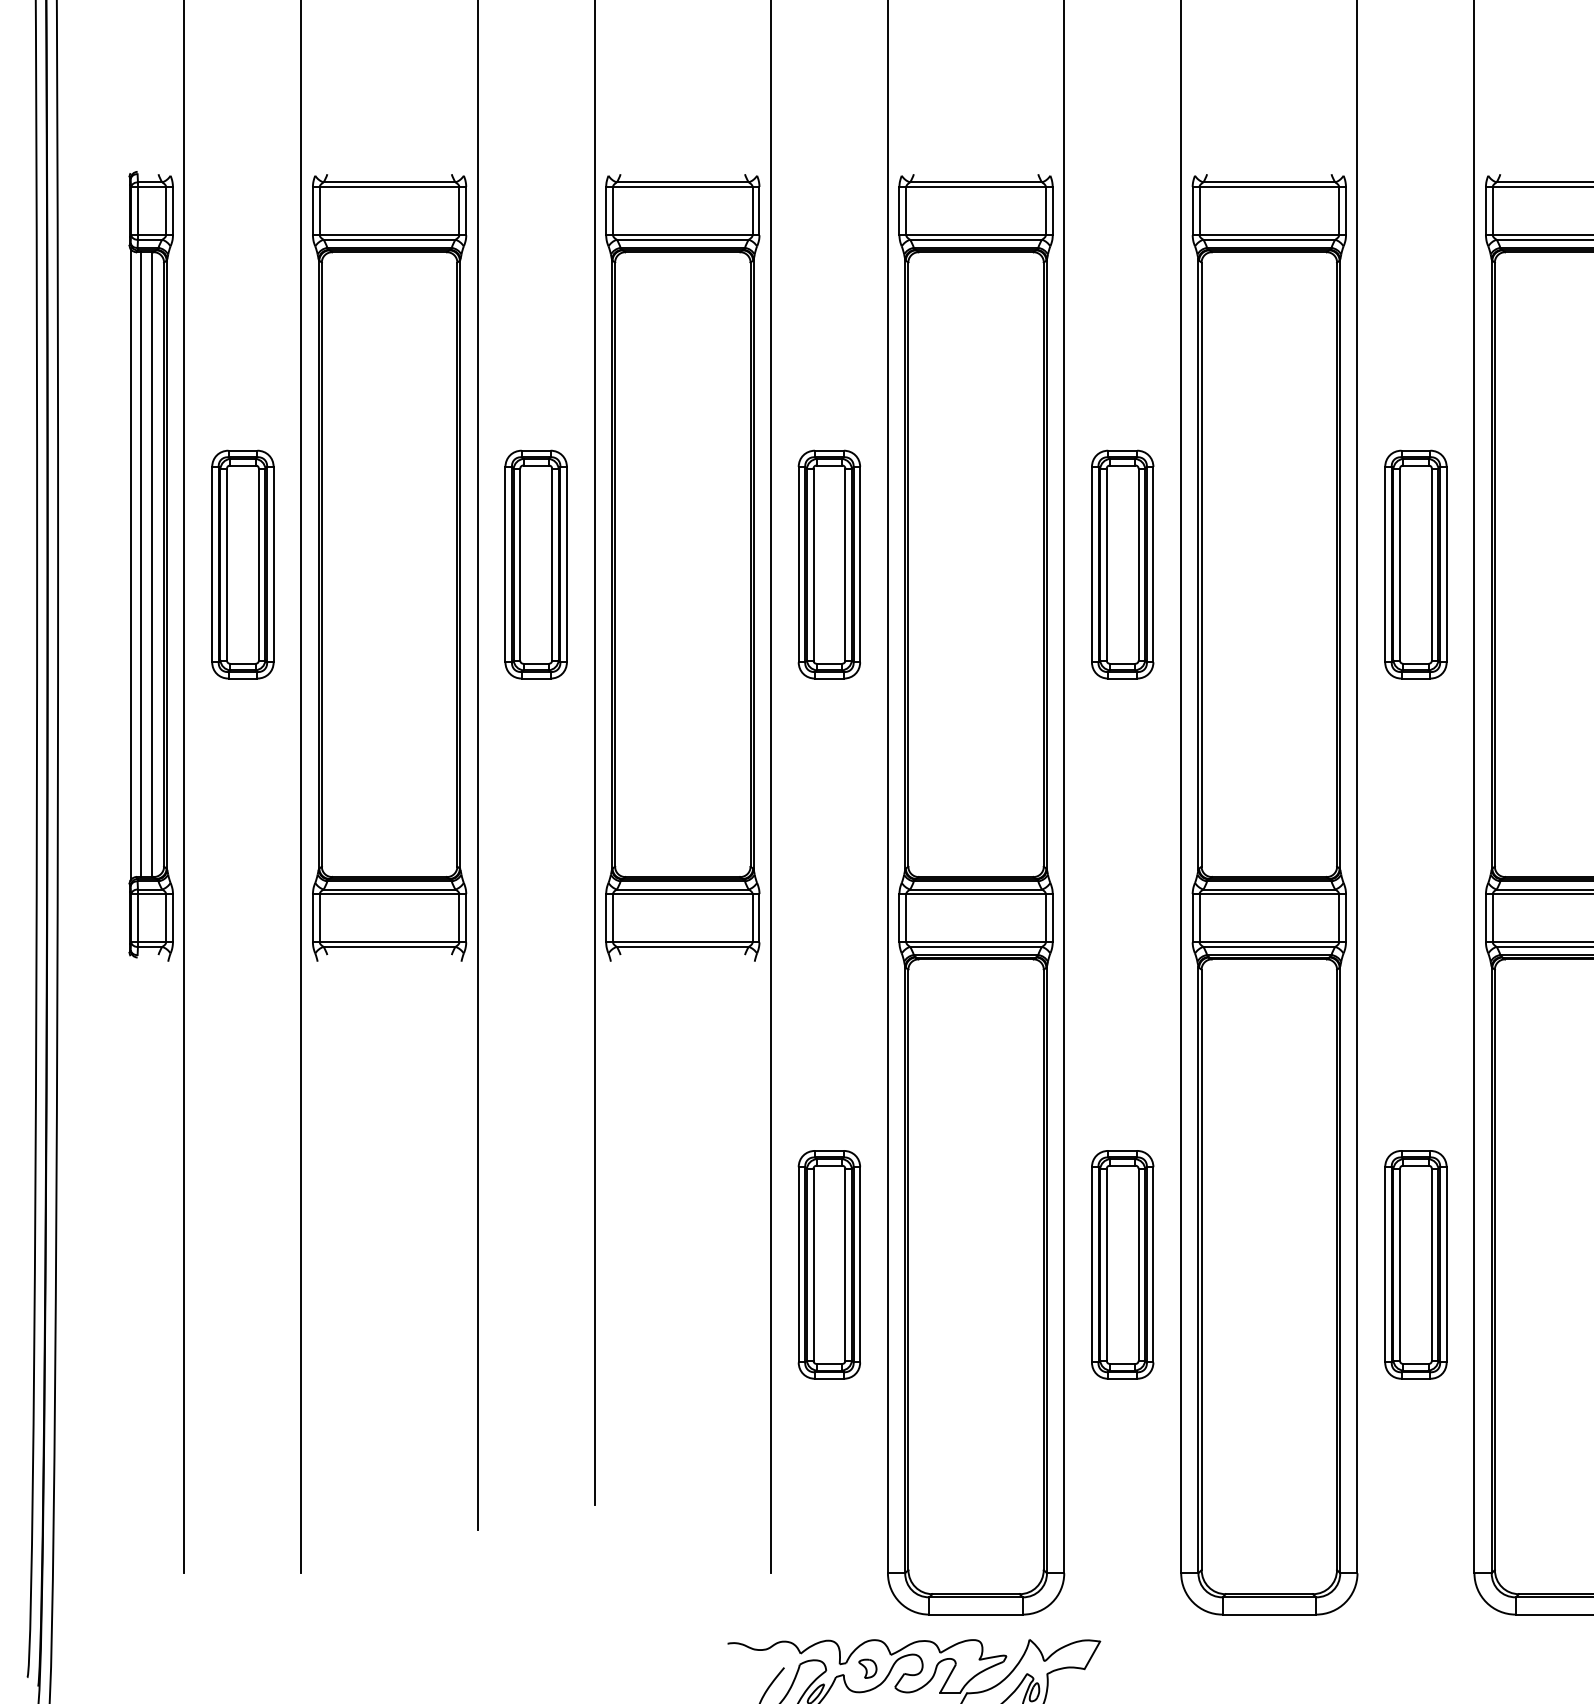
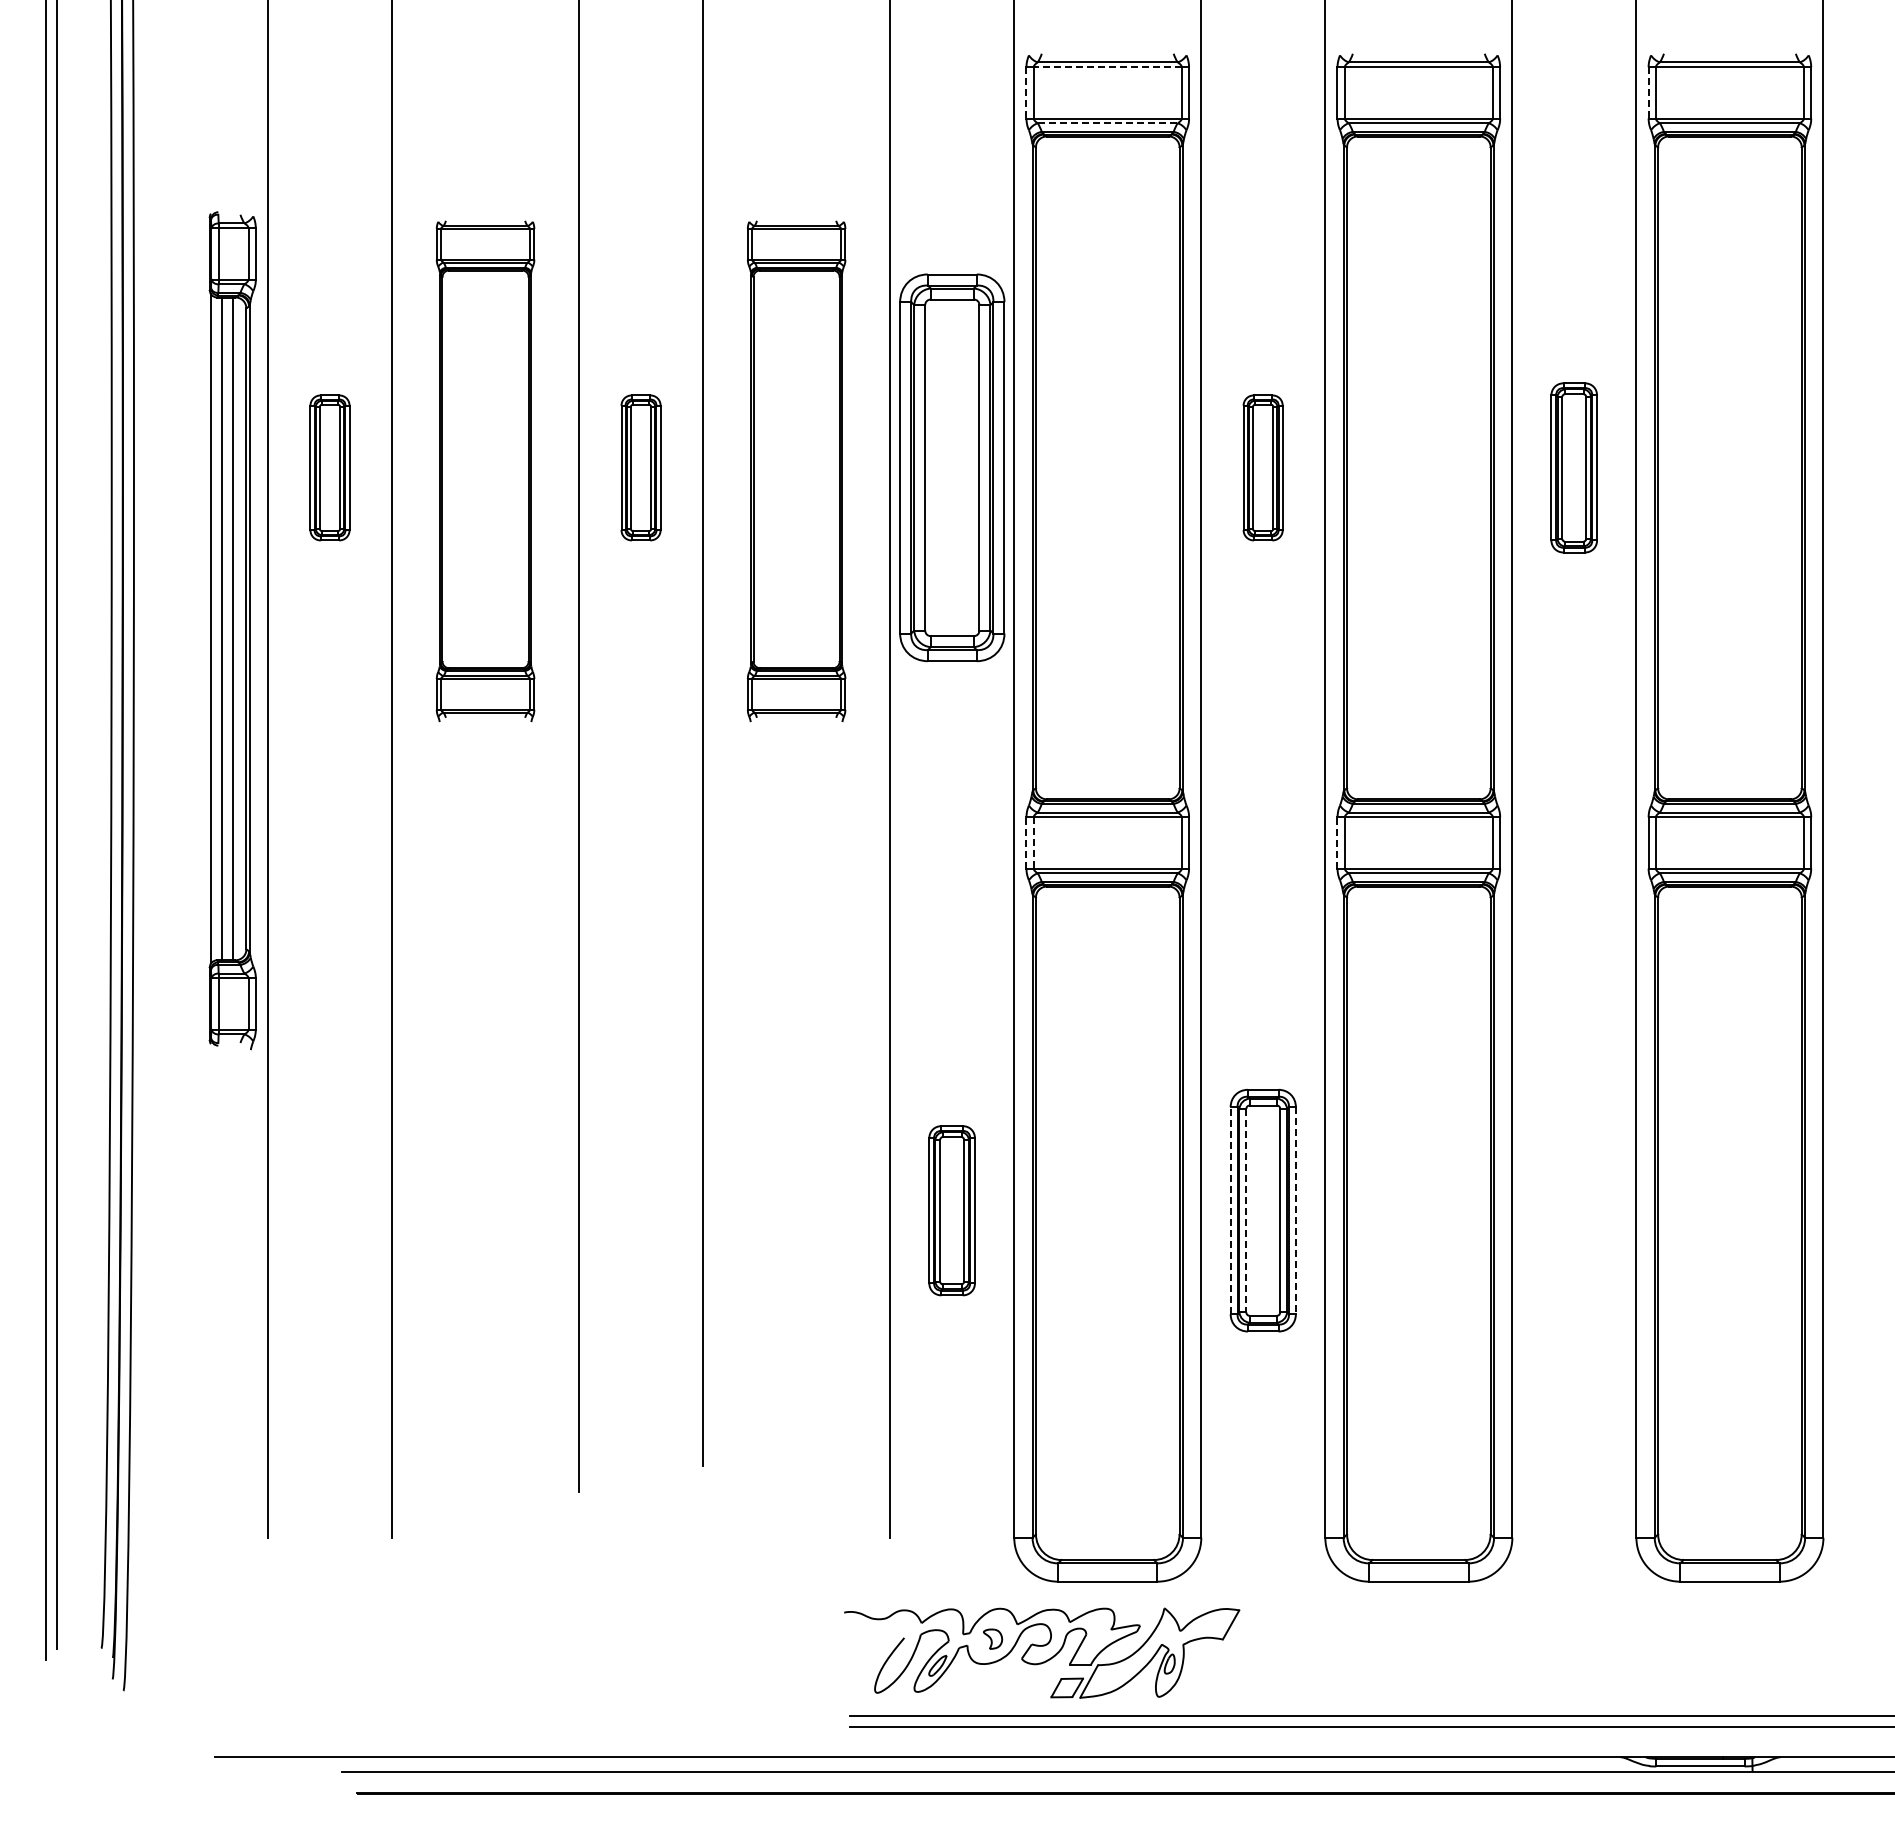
line: (975, 187) -> (1107, 67), solid -> dashed
line: (899, 210) -> (1026, 92), solid -> dashed
line: (1485, 210) -> (1648, 92), solid -> dashed
line: (976, 239) -> (1108, 123), solid -> dashed
part: (242, 564) -> (329, 467), size x0.6
part: (535, 564) -> (640, 467), size x0.6
part: (828, 564) -> (951, 467), size x1.6
part: (1121, 564) -> (1262, 467), size x0.6
part: (1415, 564) -> (1573, 467), size x0.7
part: (150, 566) -> (232, 630), moved
part: (389, 568) -> (485, 471), size x0.6
part: (682, 568) -> (796, 471), size x0.6
line: (899, 918) -> (1026, 843), solid -> dashed
line: (906, 918) -> (1033, 843), solid -> dashed
line: (1192, 918) -> (1337, 843), solid -> dashed
part: (828, 1264) -> (951, 1210), size x0.7
line: (1091, 1264) -> (1230, 1210), solid -> dashed
line: (1106, 1264) -> (1246, 1210), solid -> dashed
line: (1153, 1264) -> (1295, 1210), solid -> dashed
part: (1415, 1264) -> (1573, 1210), removed

